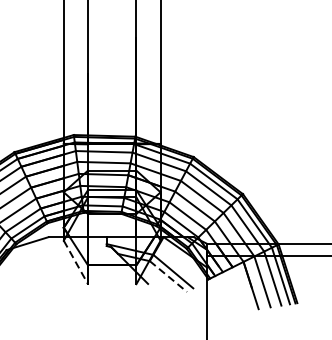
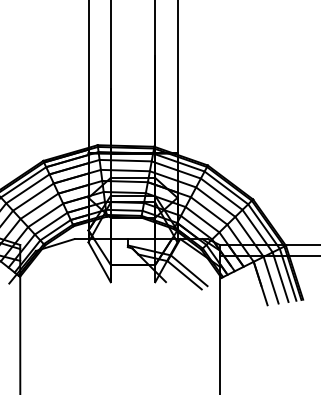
line: (75, 262) -> (99, 262), dashed -> solid
line: (169, 276) -> (185, 275), dashed -> solid

